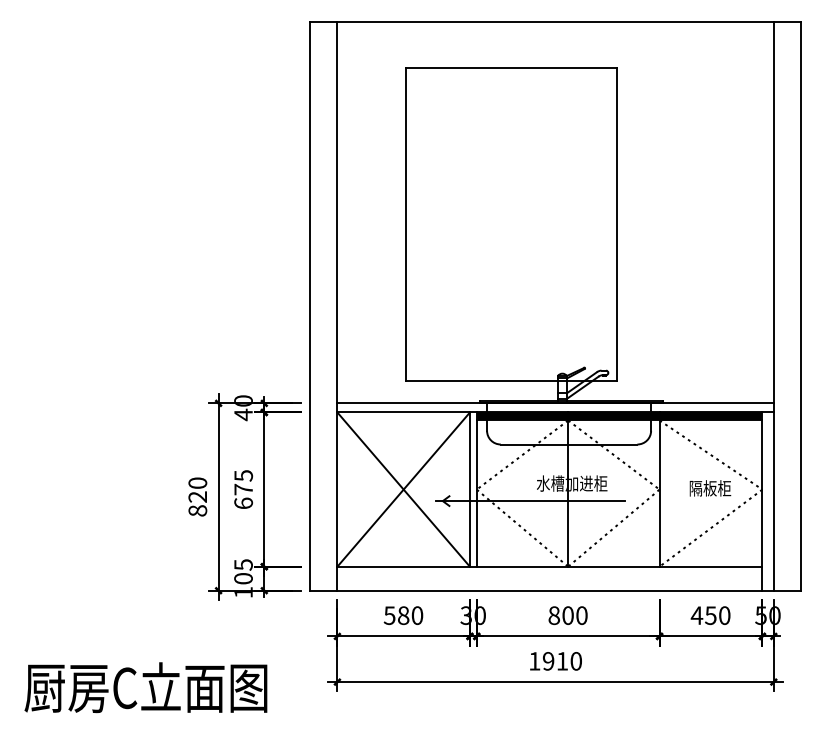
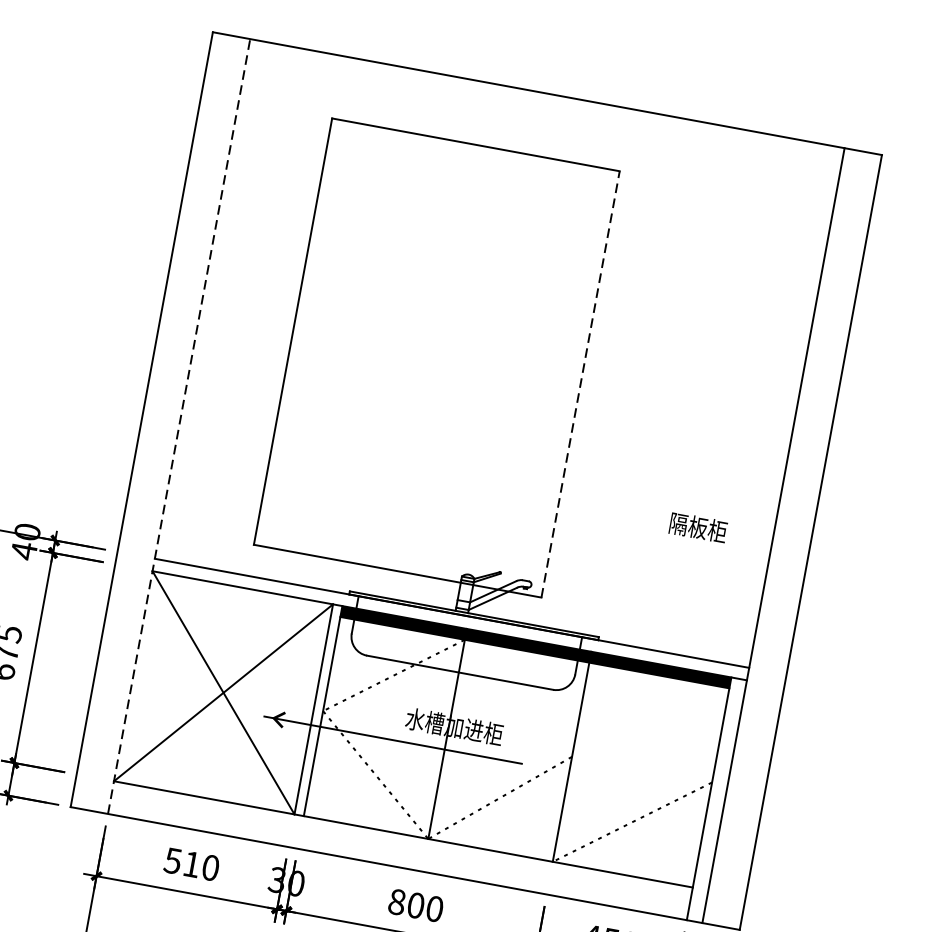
line: (617, 224) -> (581, 385), solid -> dashed
line: (337, 305) -> (179, 425), solid -> dashed
line: (613, 454) -> (518, 697), removed
line: (710, 454) -> (650, 721), removed
text: (710, 488) -> (698, 527), moved
text: (403, 615) -> (191, 864), 580 -> 510

